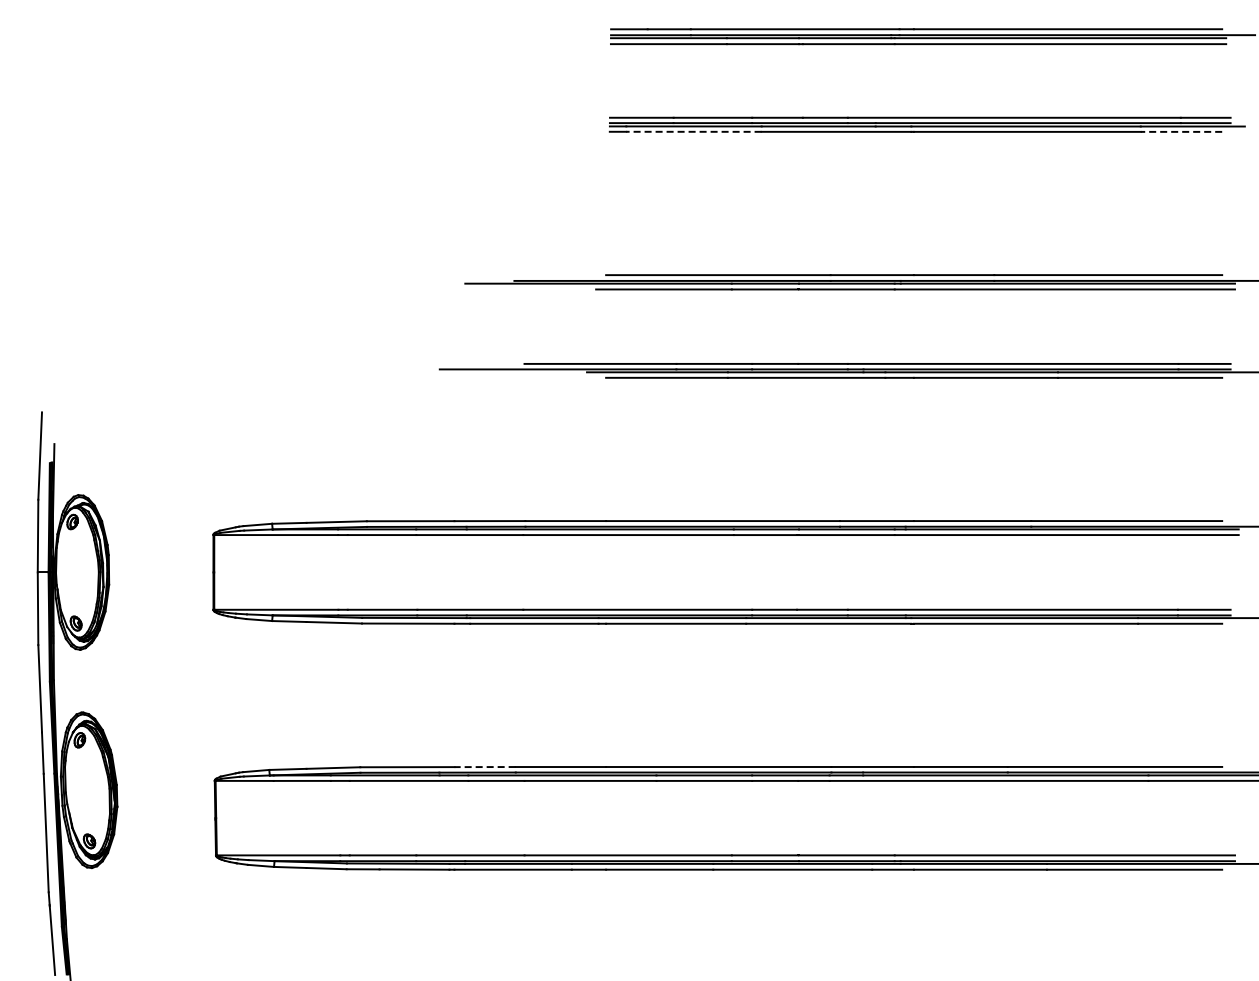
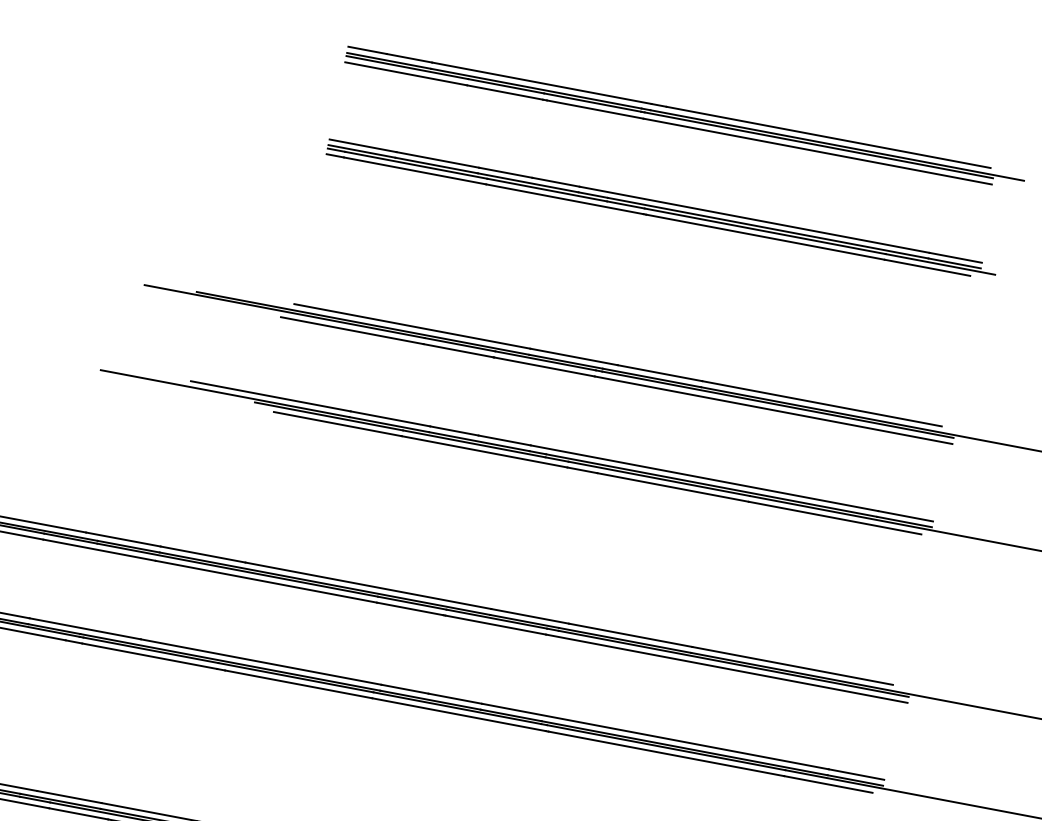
line: (693, 131) -> (414, 170), dashed -> solid
line: (1181, 131) -> (927, 267), dashed -> solid
line: (485, 767) -> (69, 797), dashed -> solid

